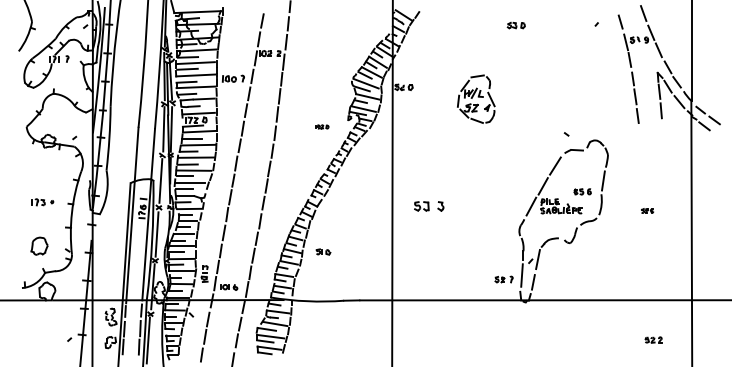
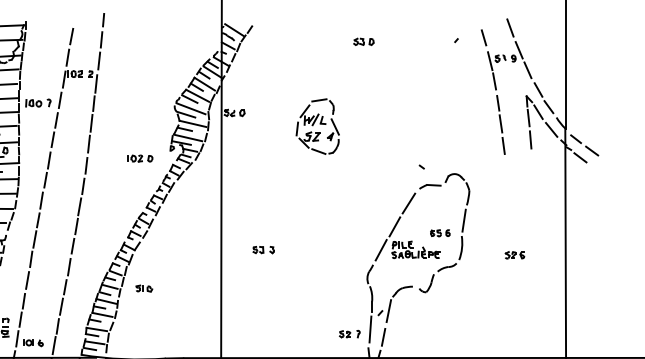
part: (322, 126) -> (140, 158), size x1.67
part: (429, 206) -> (263, 250), size x0.62
part: (647, 210) -> (514, 254), size x1.43
part: (323, 251) -> (144, 288), moved

